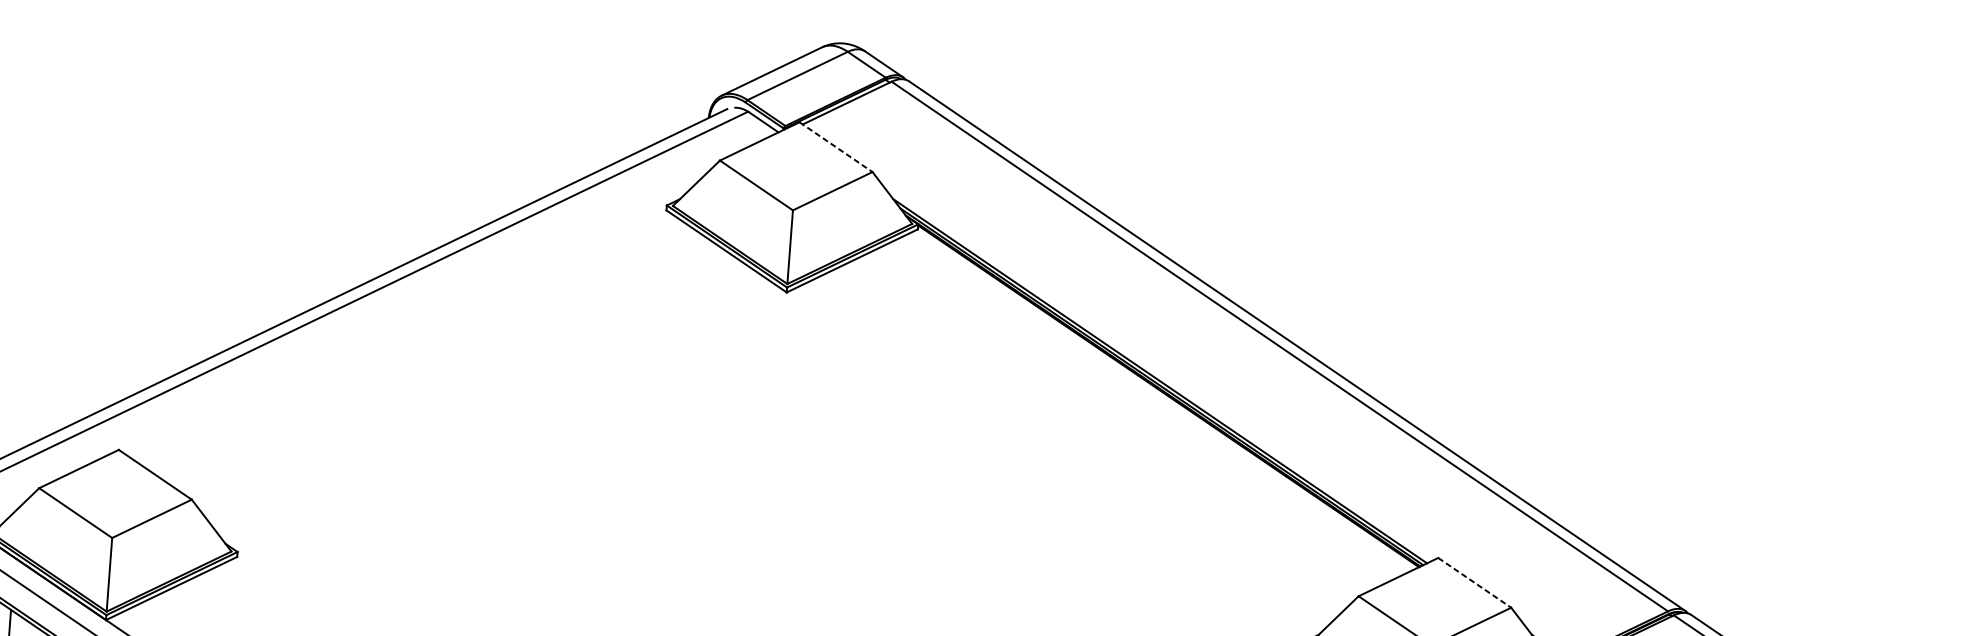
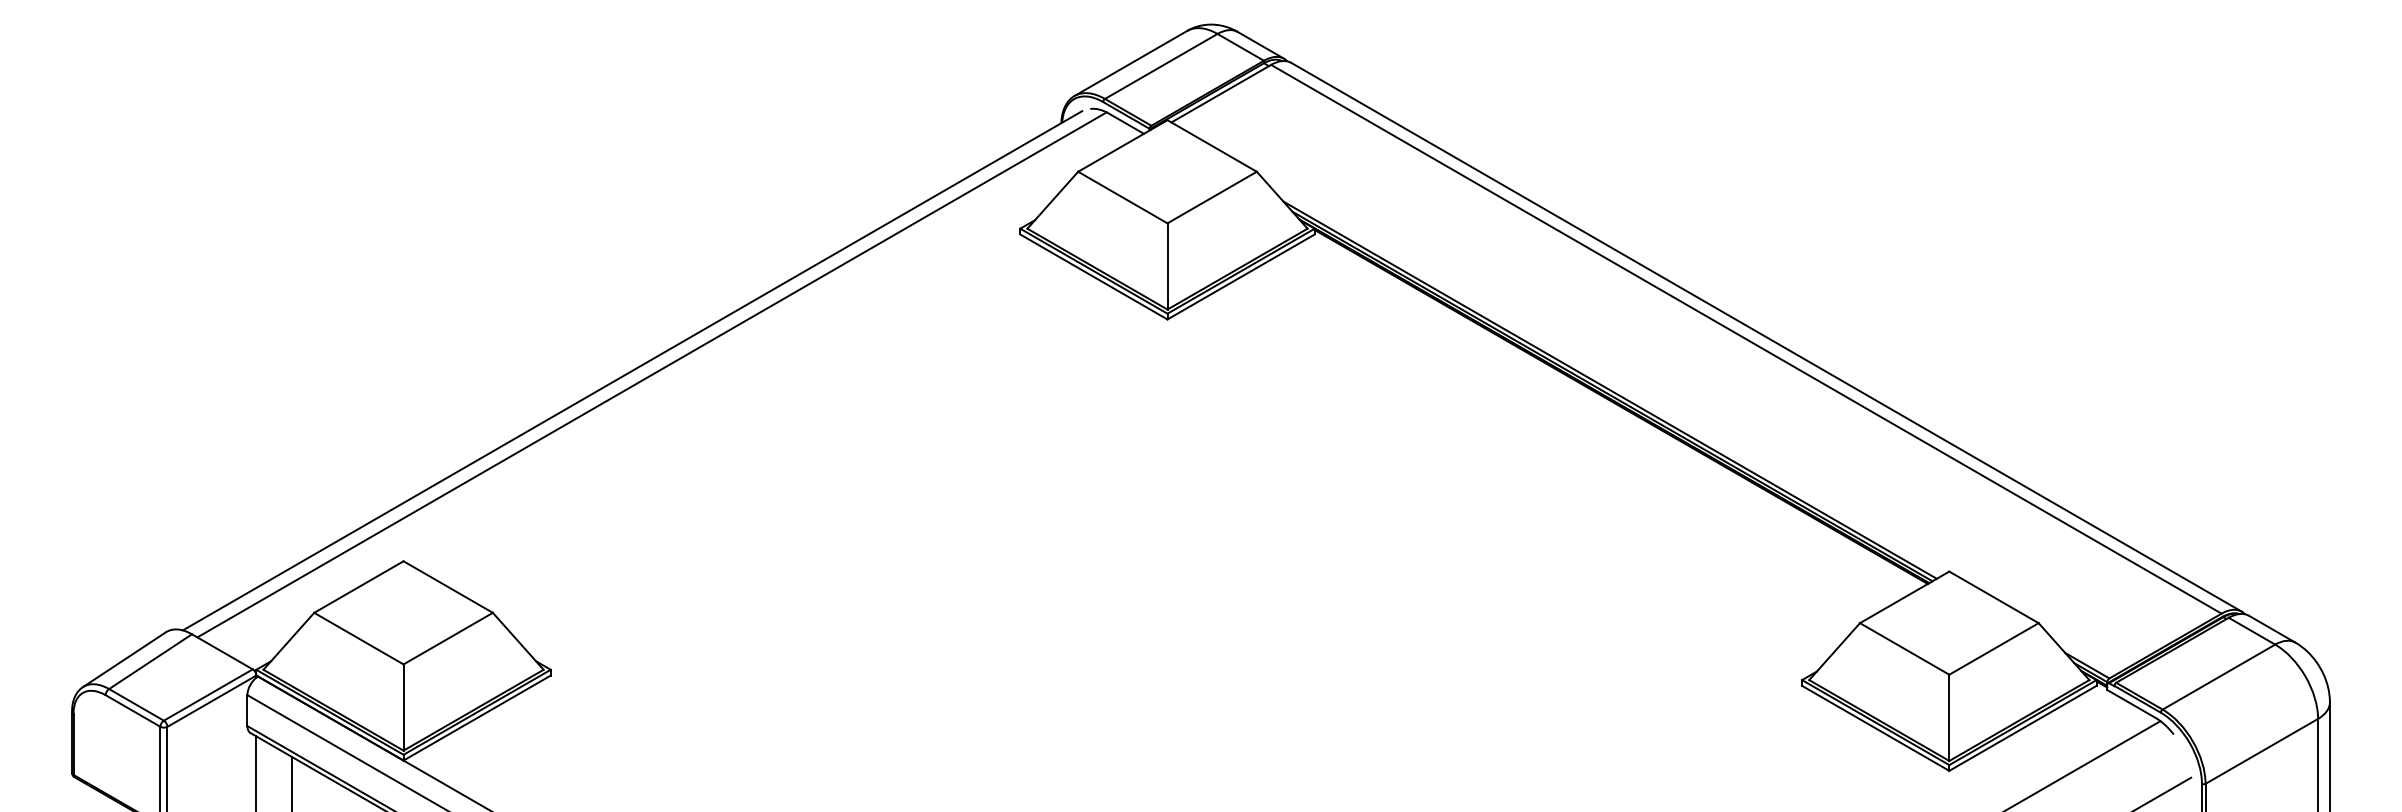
line: (836, 146) -> (1212, 145), dashed -> solid
line: (1475, 582) -> (1994, 597), dashed -> solid

